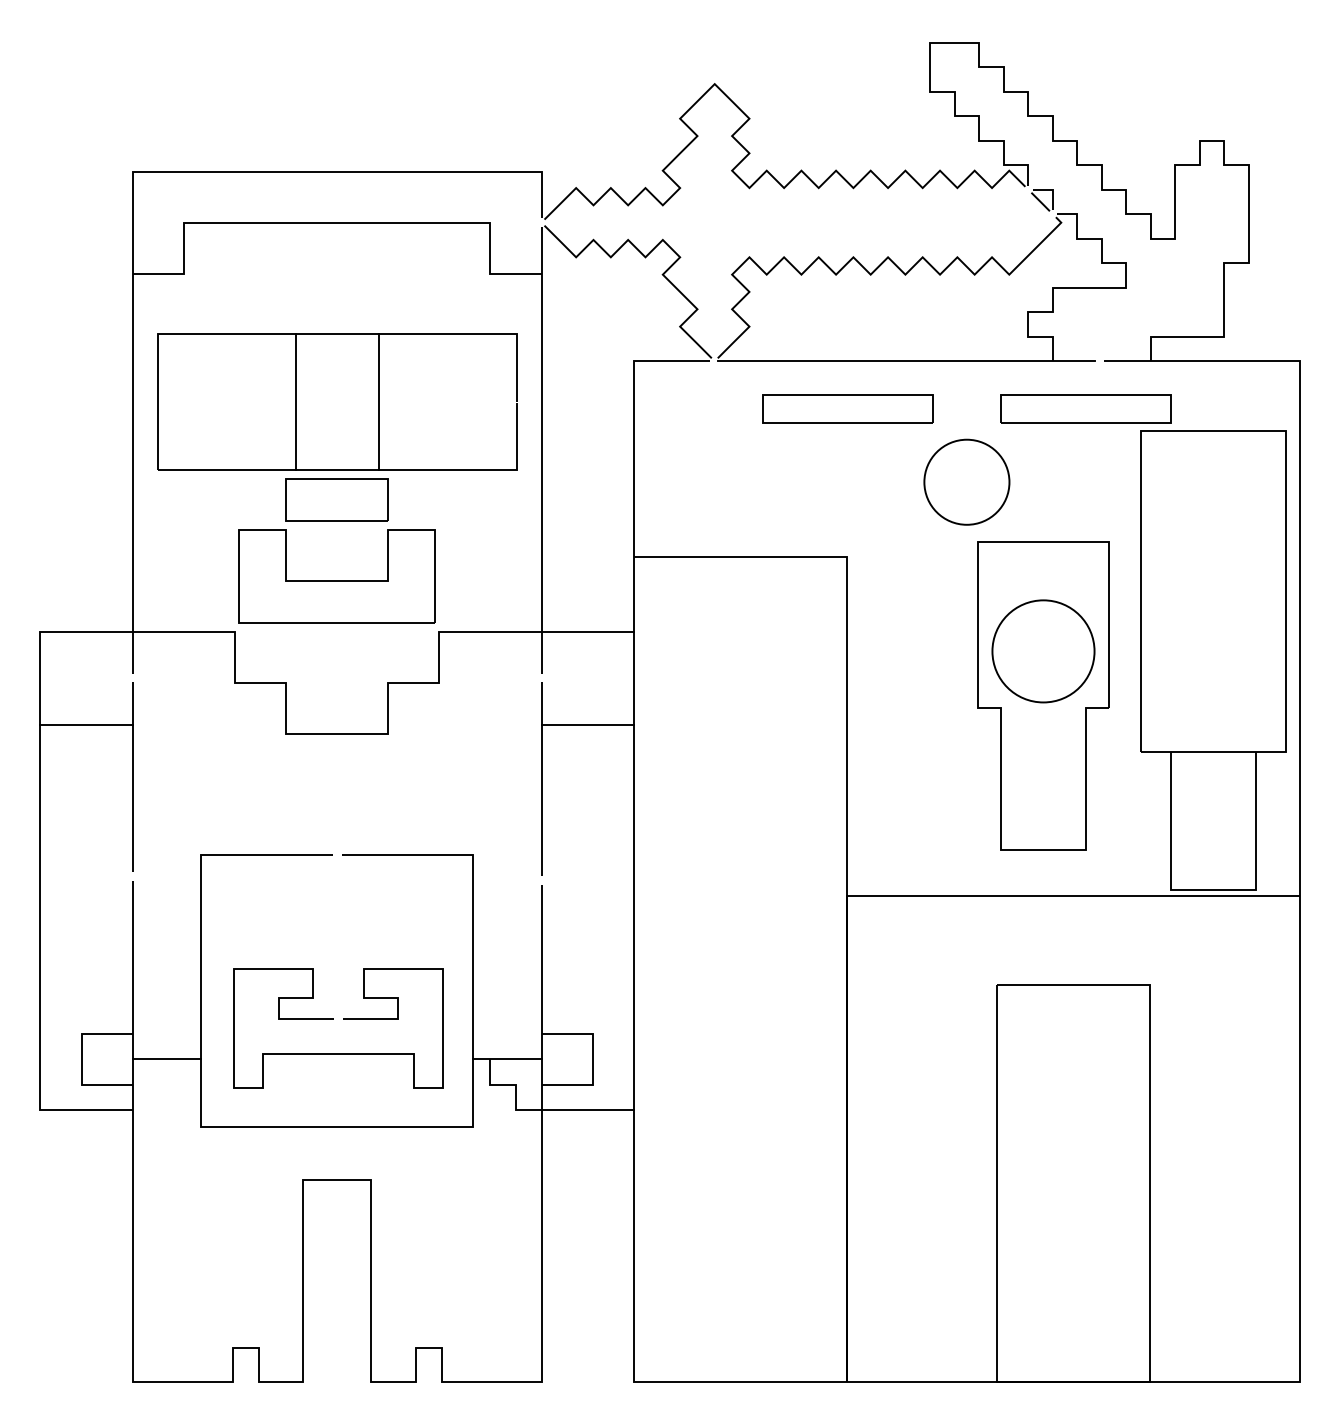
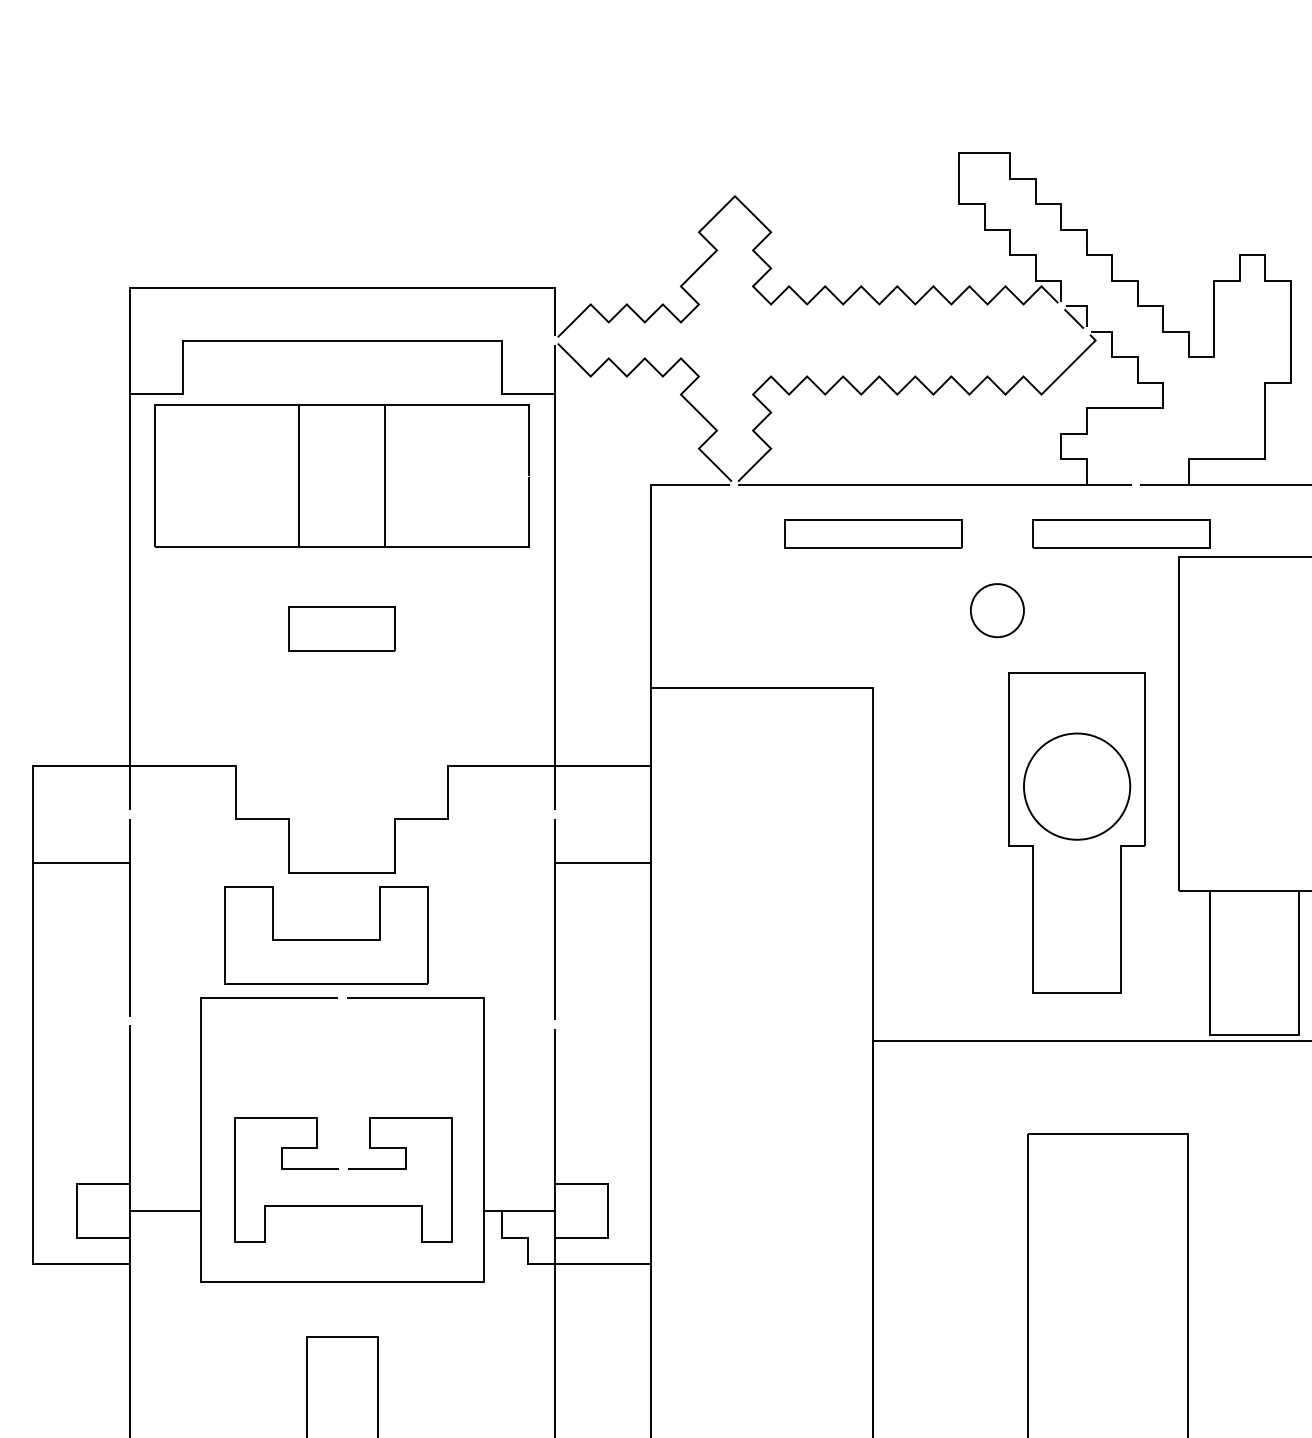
part: (337, 401) -> (342, 475), moved
circle: (966, 481) -> (996, 609), size x0.6
part: (336, 576) -> (325, 935), moved

